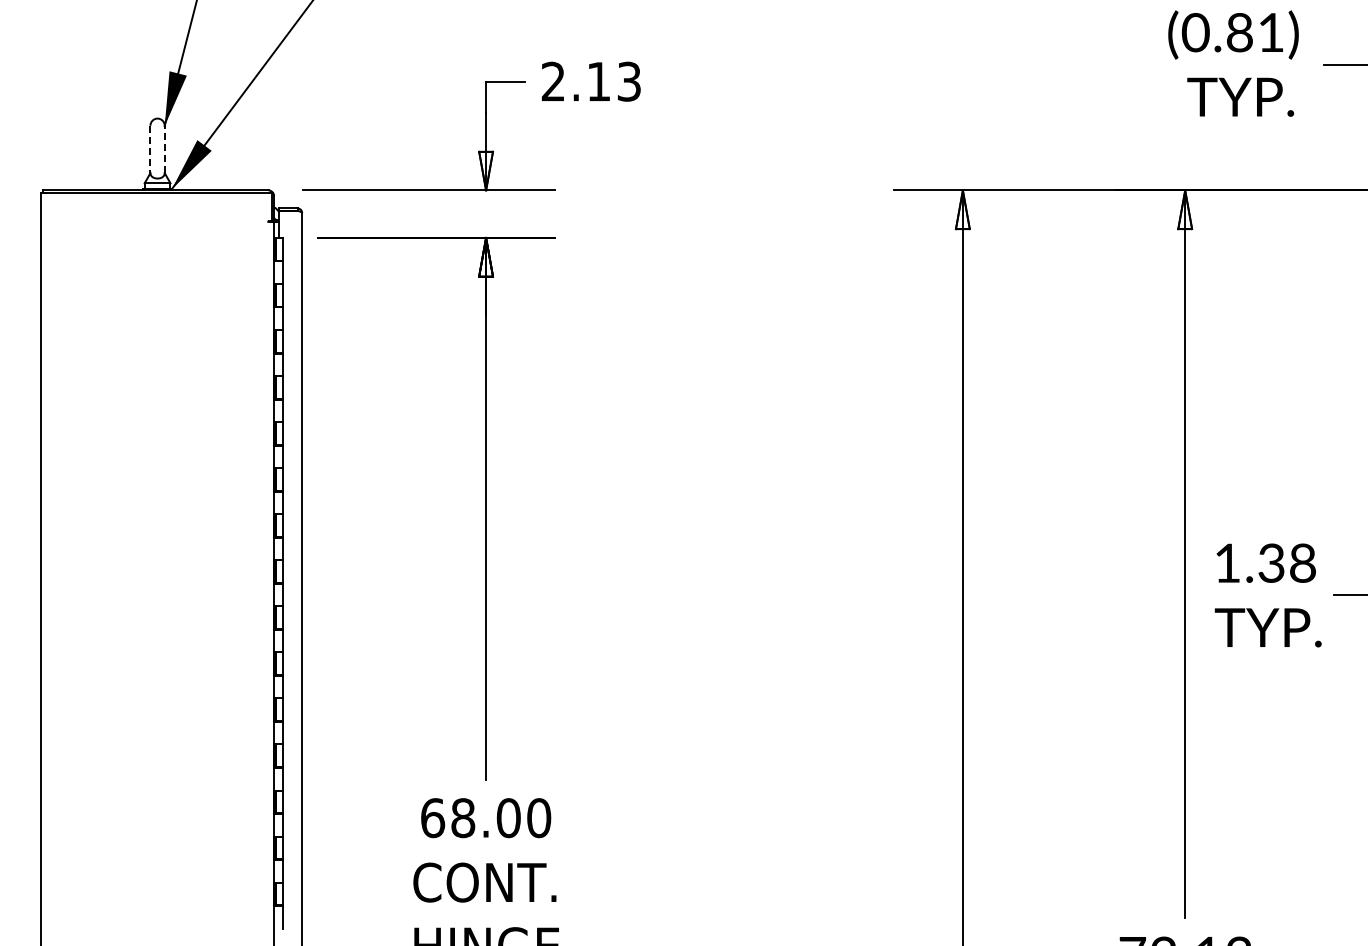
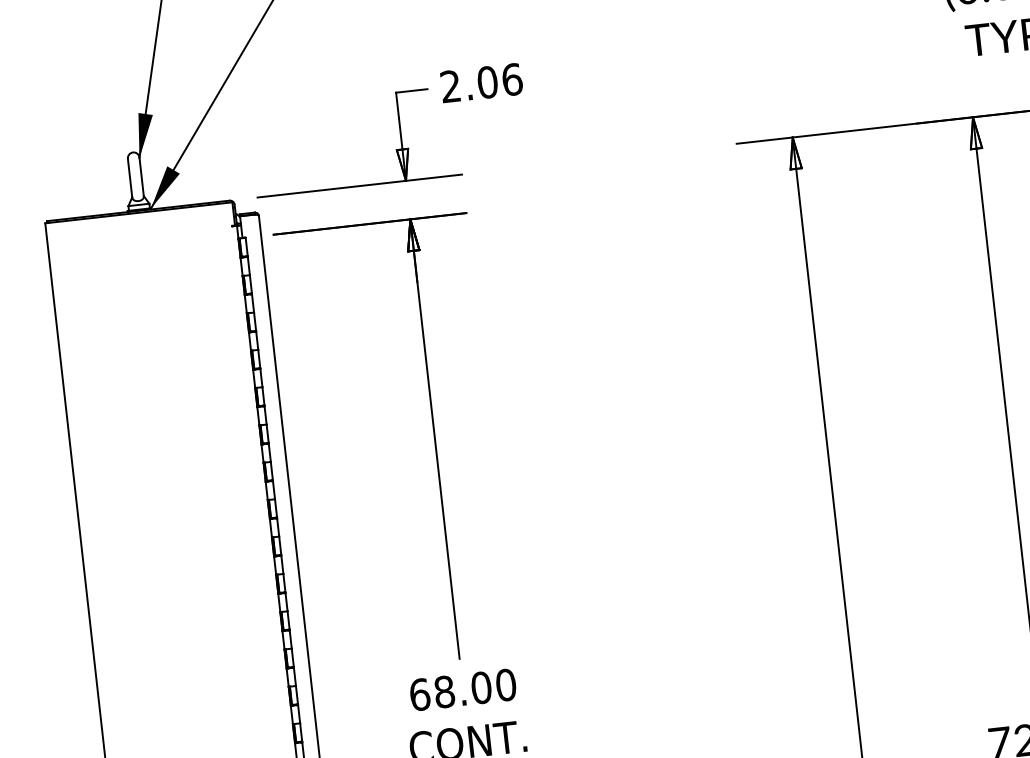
text: (614, 81) -> (500, 80), 2.13 -> 2.06
line: (150, 149) -> (130, 178), dashed -> solid
line: (164, 149) -> (141, 176), dashed -> solid

